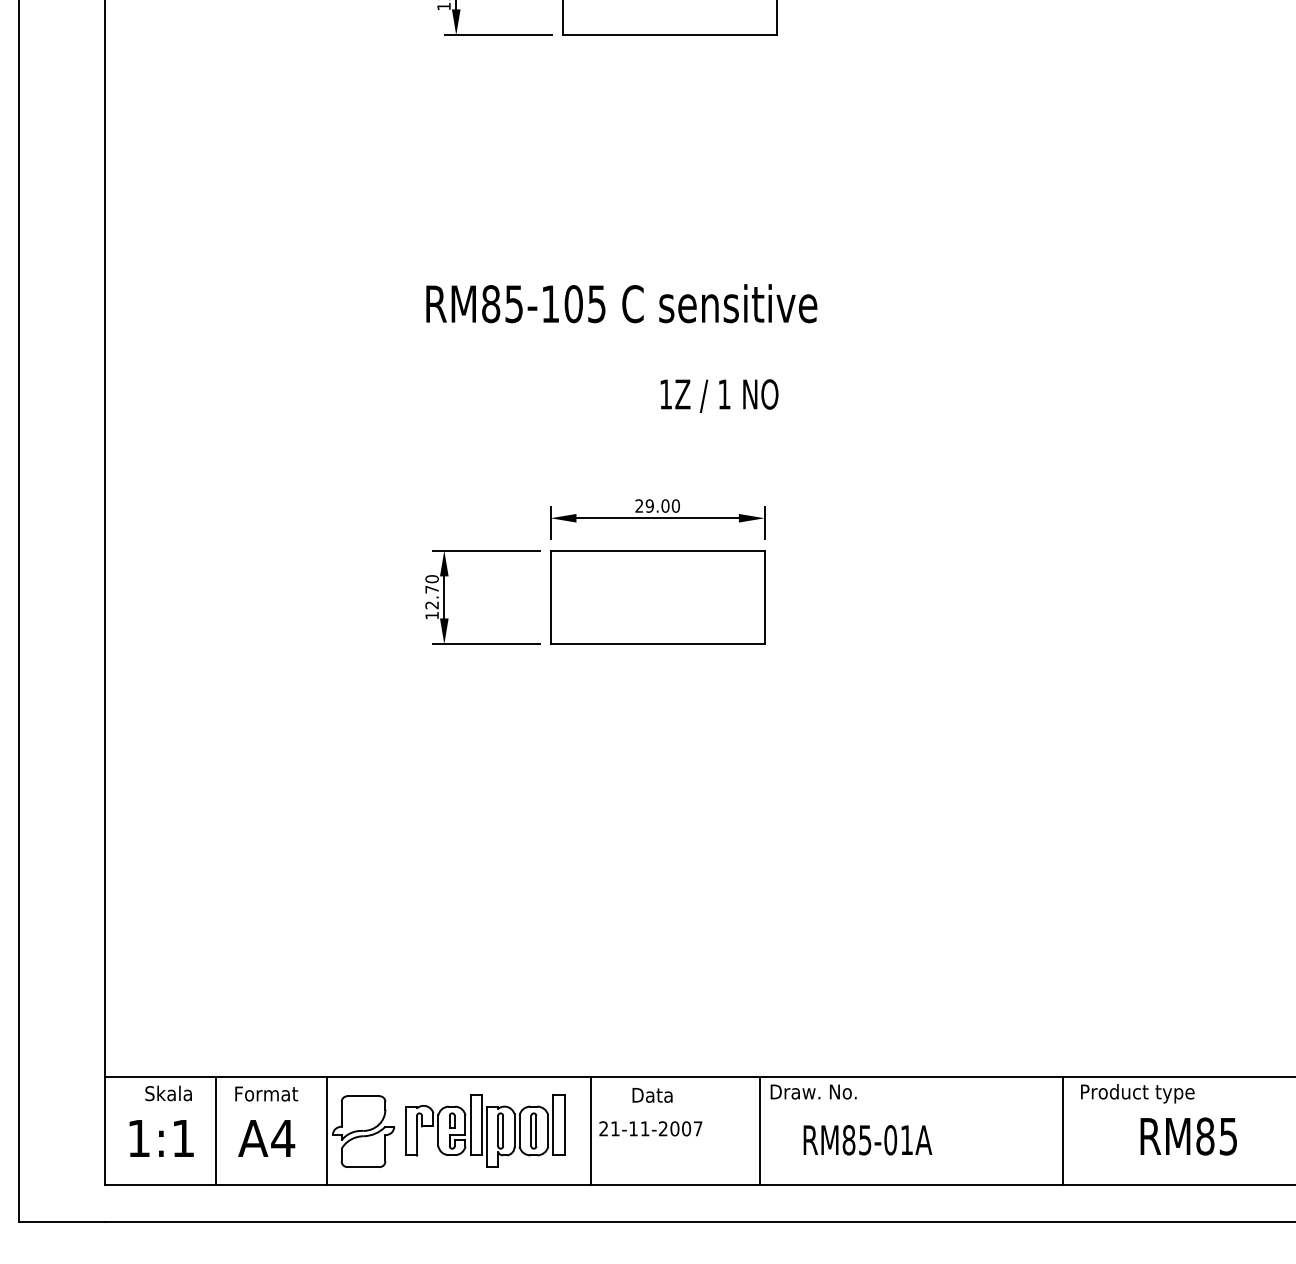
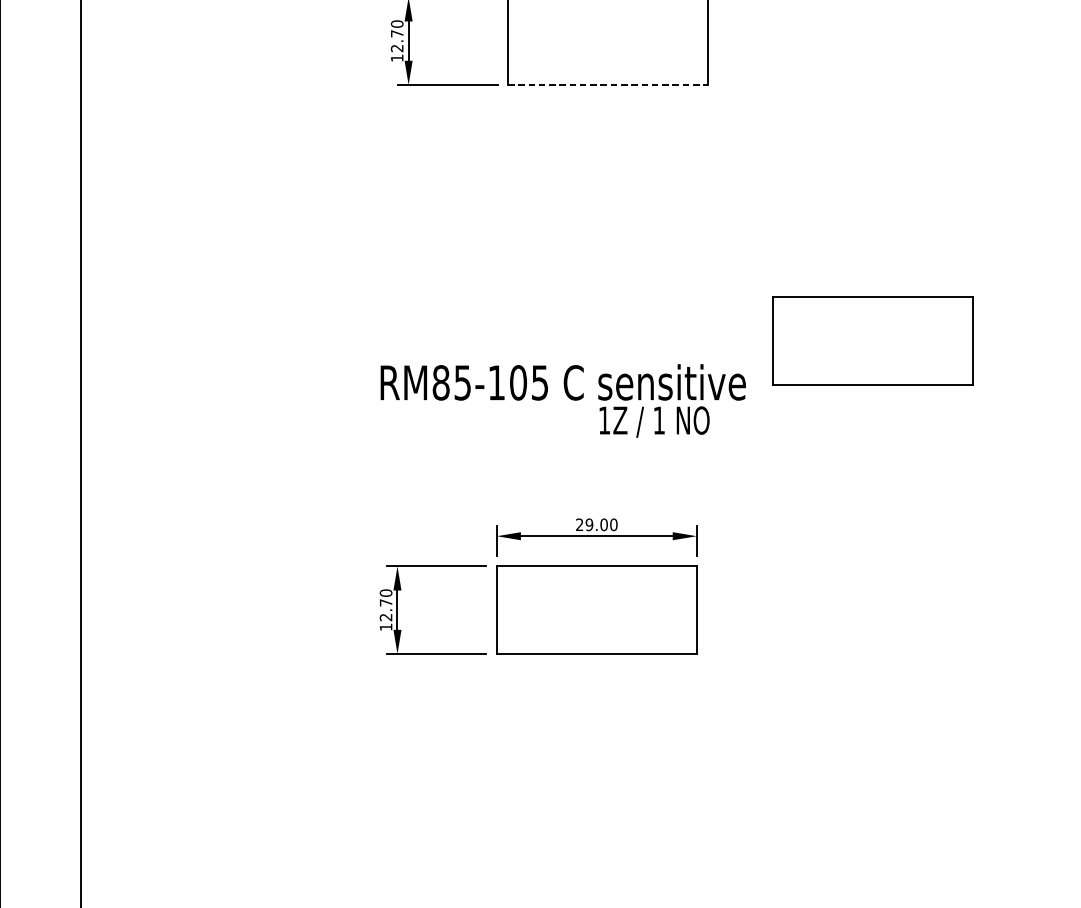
line: (670, 35) -> (608, 85), solid -> dashed
text: (621, 303) -> (563, 382), moved
part: (953, 309) -> (873, 341), added

